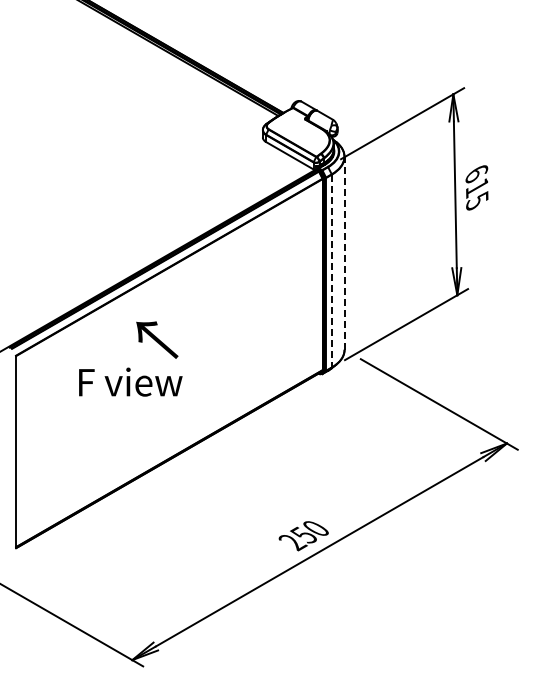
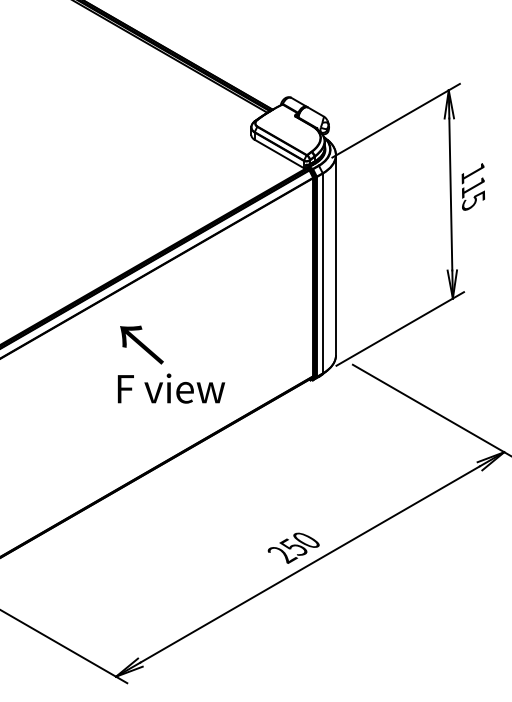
text: (476, 174) -> (472, 173), 615 -> 115
line: (344, 252) -> (335, 254), dashed -> solid
line: (331, 271) -> (322, 273), dashed -> solid
text: (130, 381) -> (171, 387), moved

